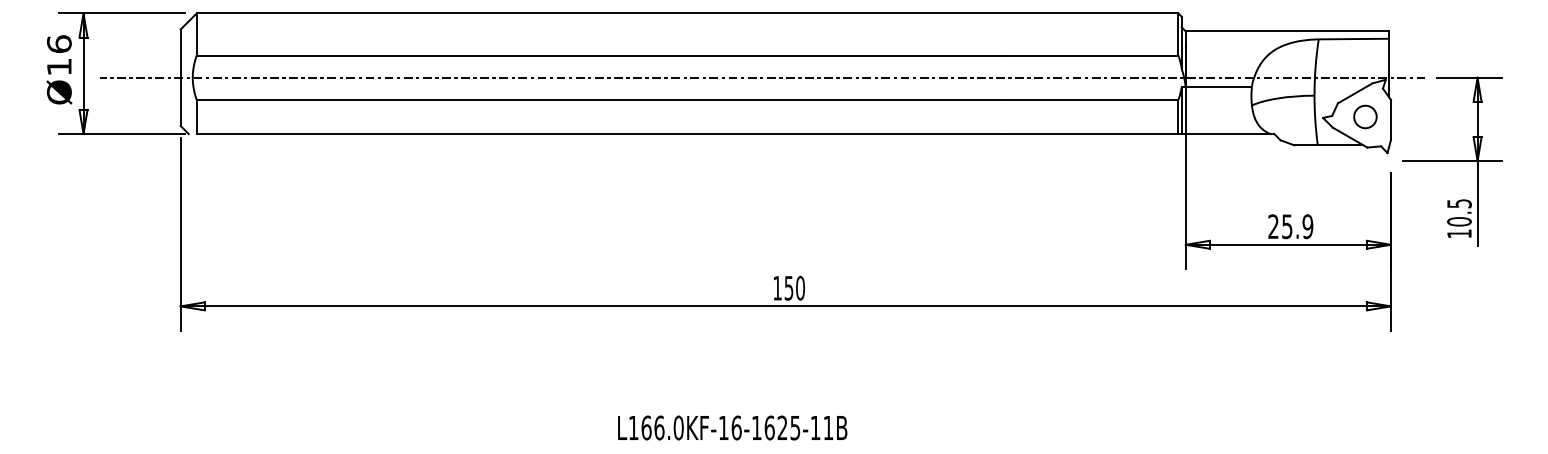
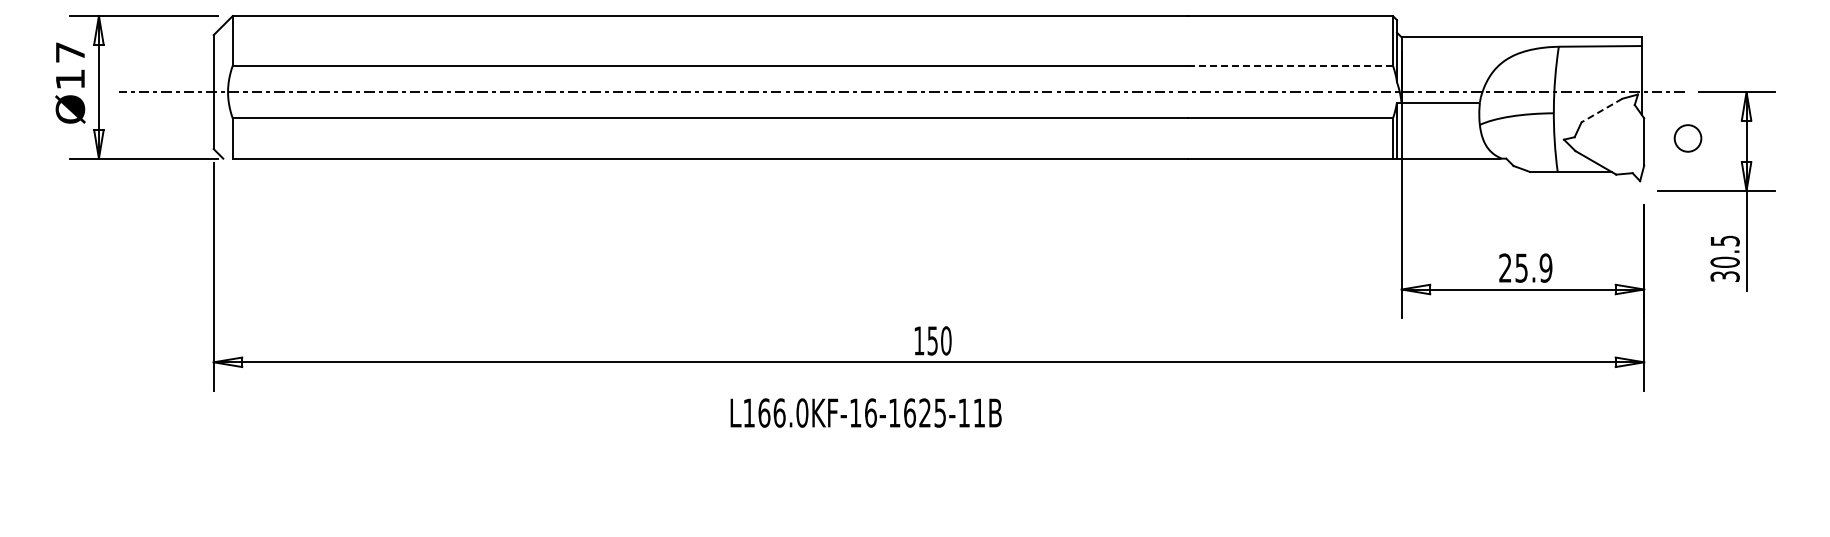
text: (59, 43) -> (70, 51), Ø16 -> Ø17
line: (1091, 55) -> (1290, 65), solid -> dashed
line: (1355, 93) -> (1602, 110), solid -> dashed
circle: (1365, 117) -> (1687, 138), moved
text: (1458, 233) -> (1724, 276), 10.5 -> 30.5
text: (732, 427) -> (865, 412), moved

